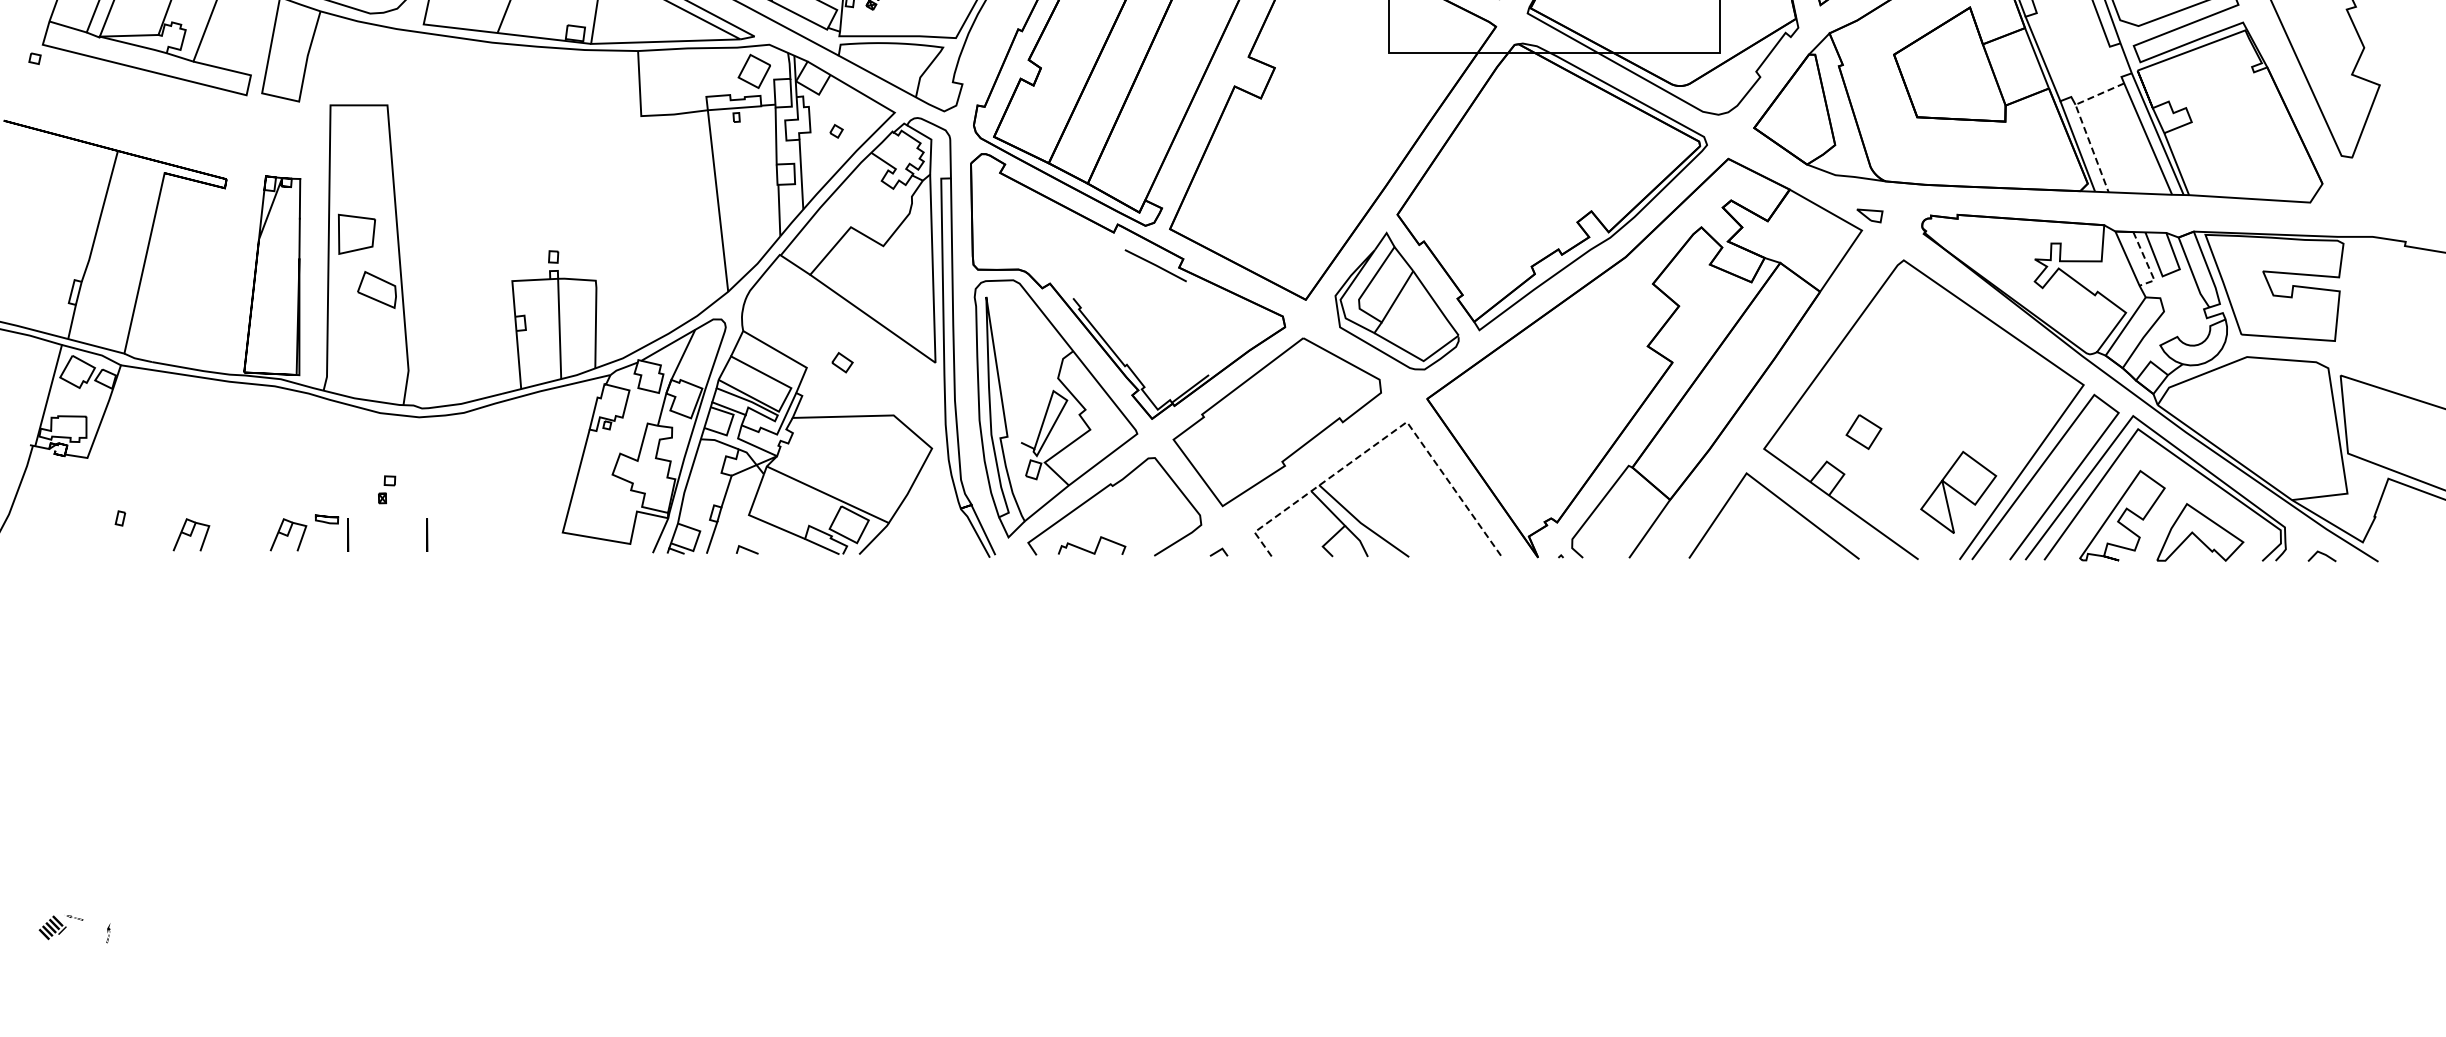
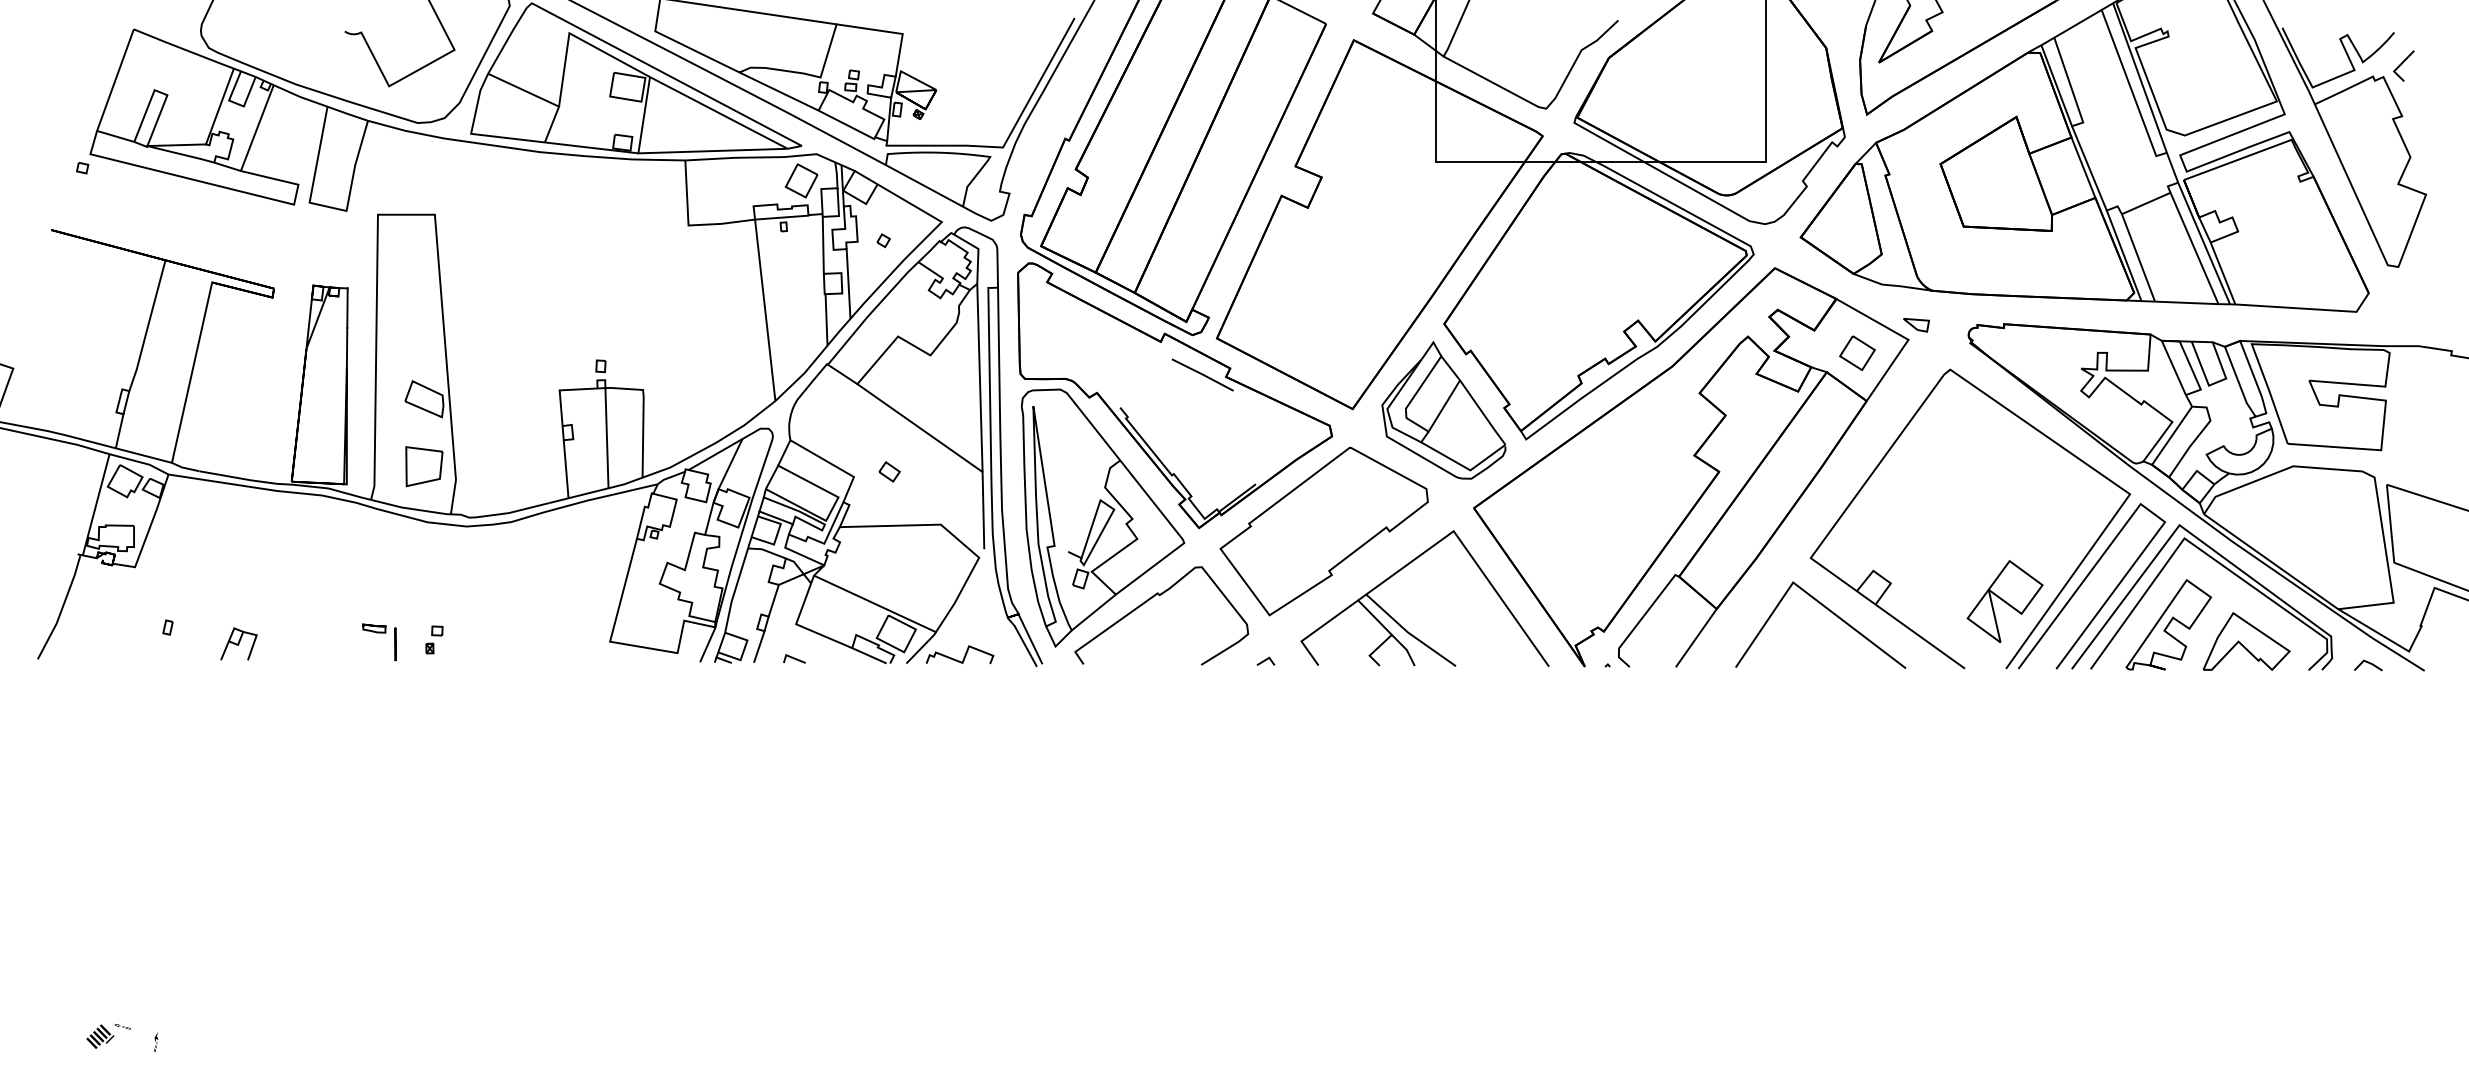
line: (2082, 123) -> (2128, 232), dashed -> solid
part: (357, 234) -> (424, 466), moved
line: (2147, 264) -> (2193, 373), dashed -> solid
line: (936, 401) -> (983, 510), added
part: (1863, 432) -> (1857, 353), moved
line: (1385, 437) -> (1432, 546), dashed -> solid
part: (387, 489) -> (434, 639), moved
part: (288, 534) -> (335, 643), removed
line: (427, 535) -> (474, 644), removed
curve: (1096, 545) -> (964, 654), moved

